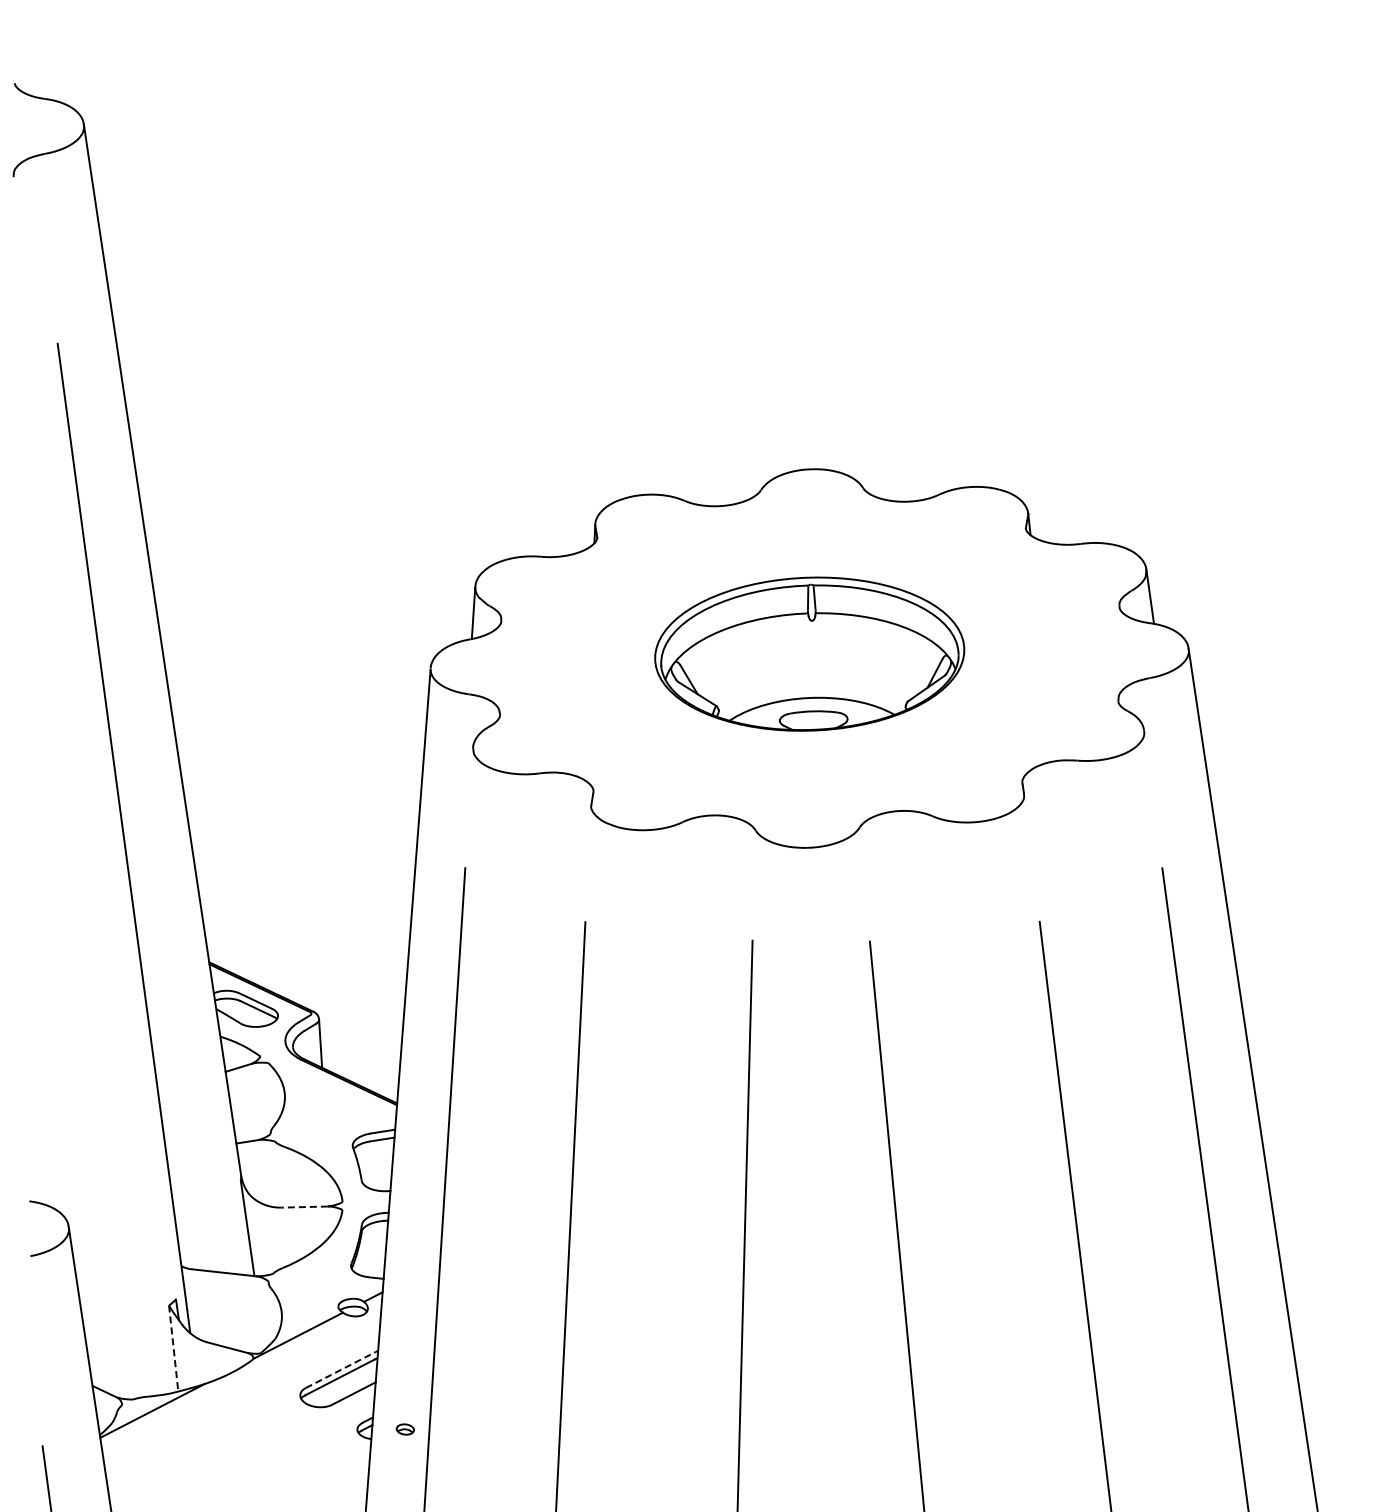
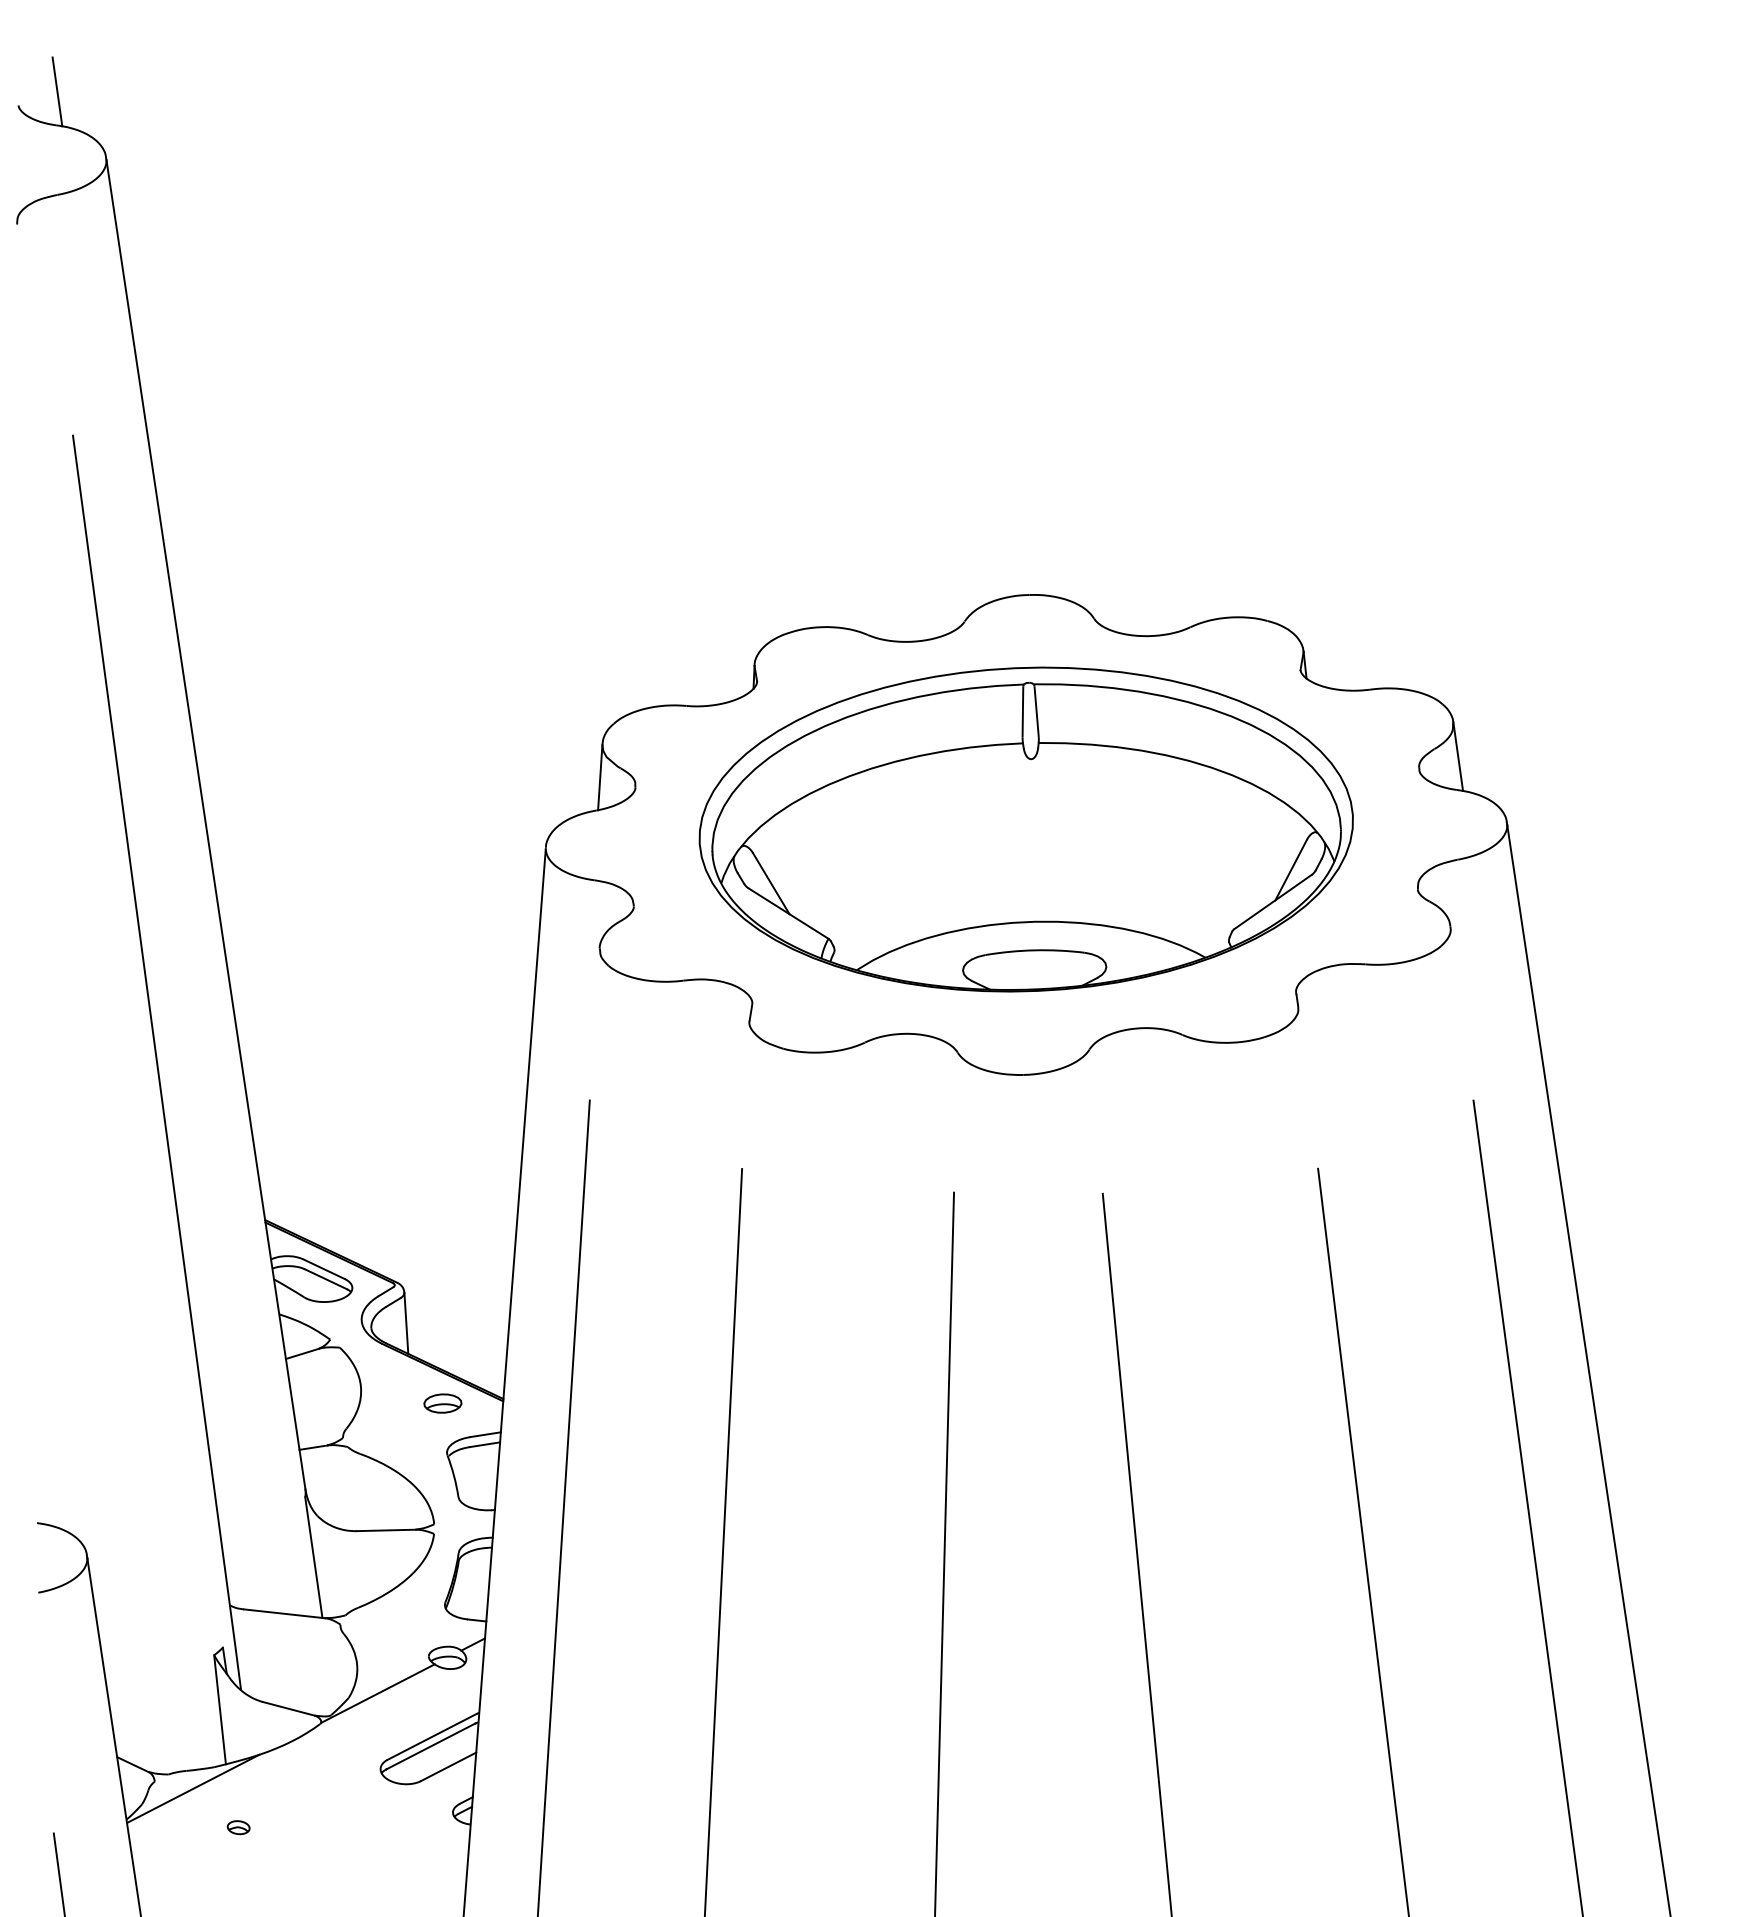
line: (45, 72) -> (57, 91), added
part: (809, 653) -> (1026, 828), size x1.67
part: (348, 1106) -> (441, 1402), added
line: (304, 1207) -> (385, 1530), dashed -> solid
line: (173, 1349) -> (219, 1710), dashed -> solid
line: (341, 1369) -> (432, 1736), dashed -> solid
part: (404, 1429) -> (237, 1827), moved

